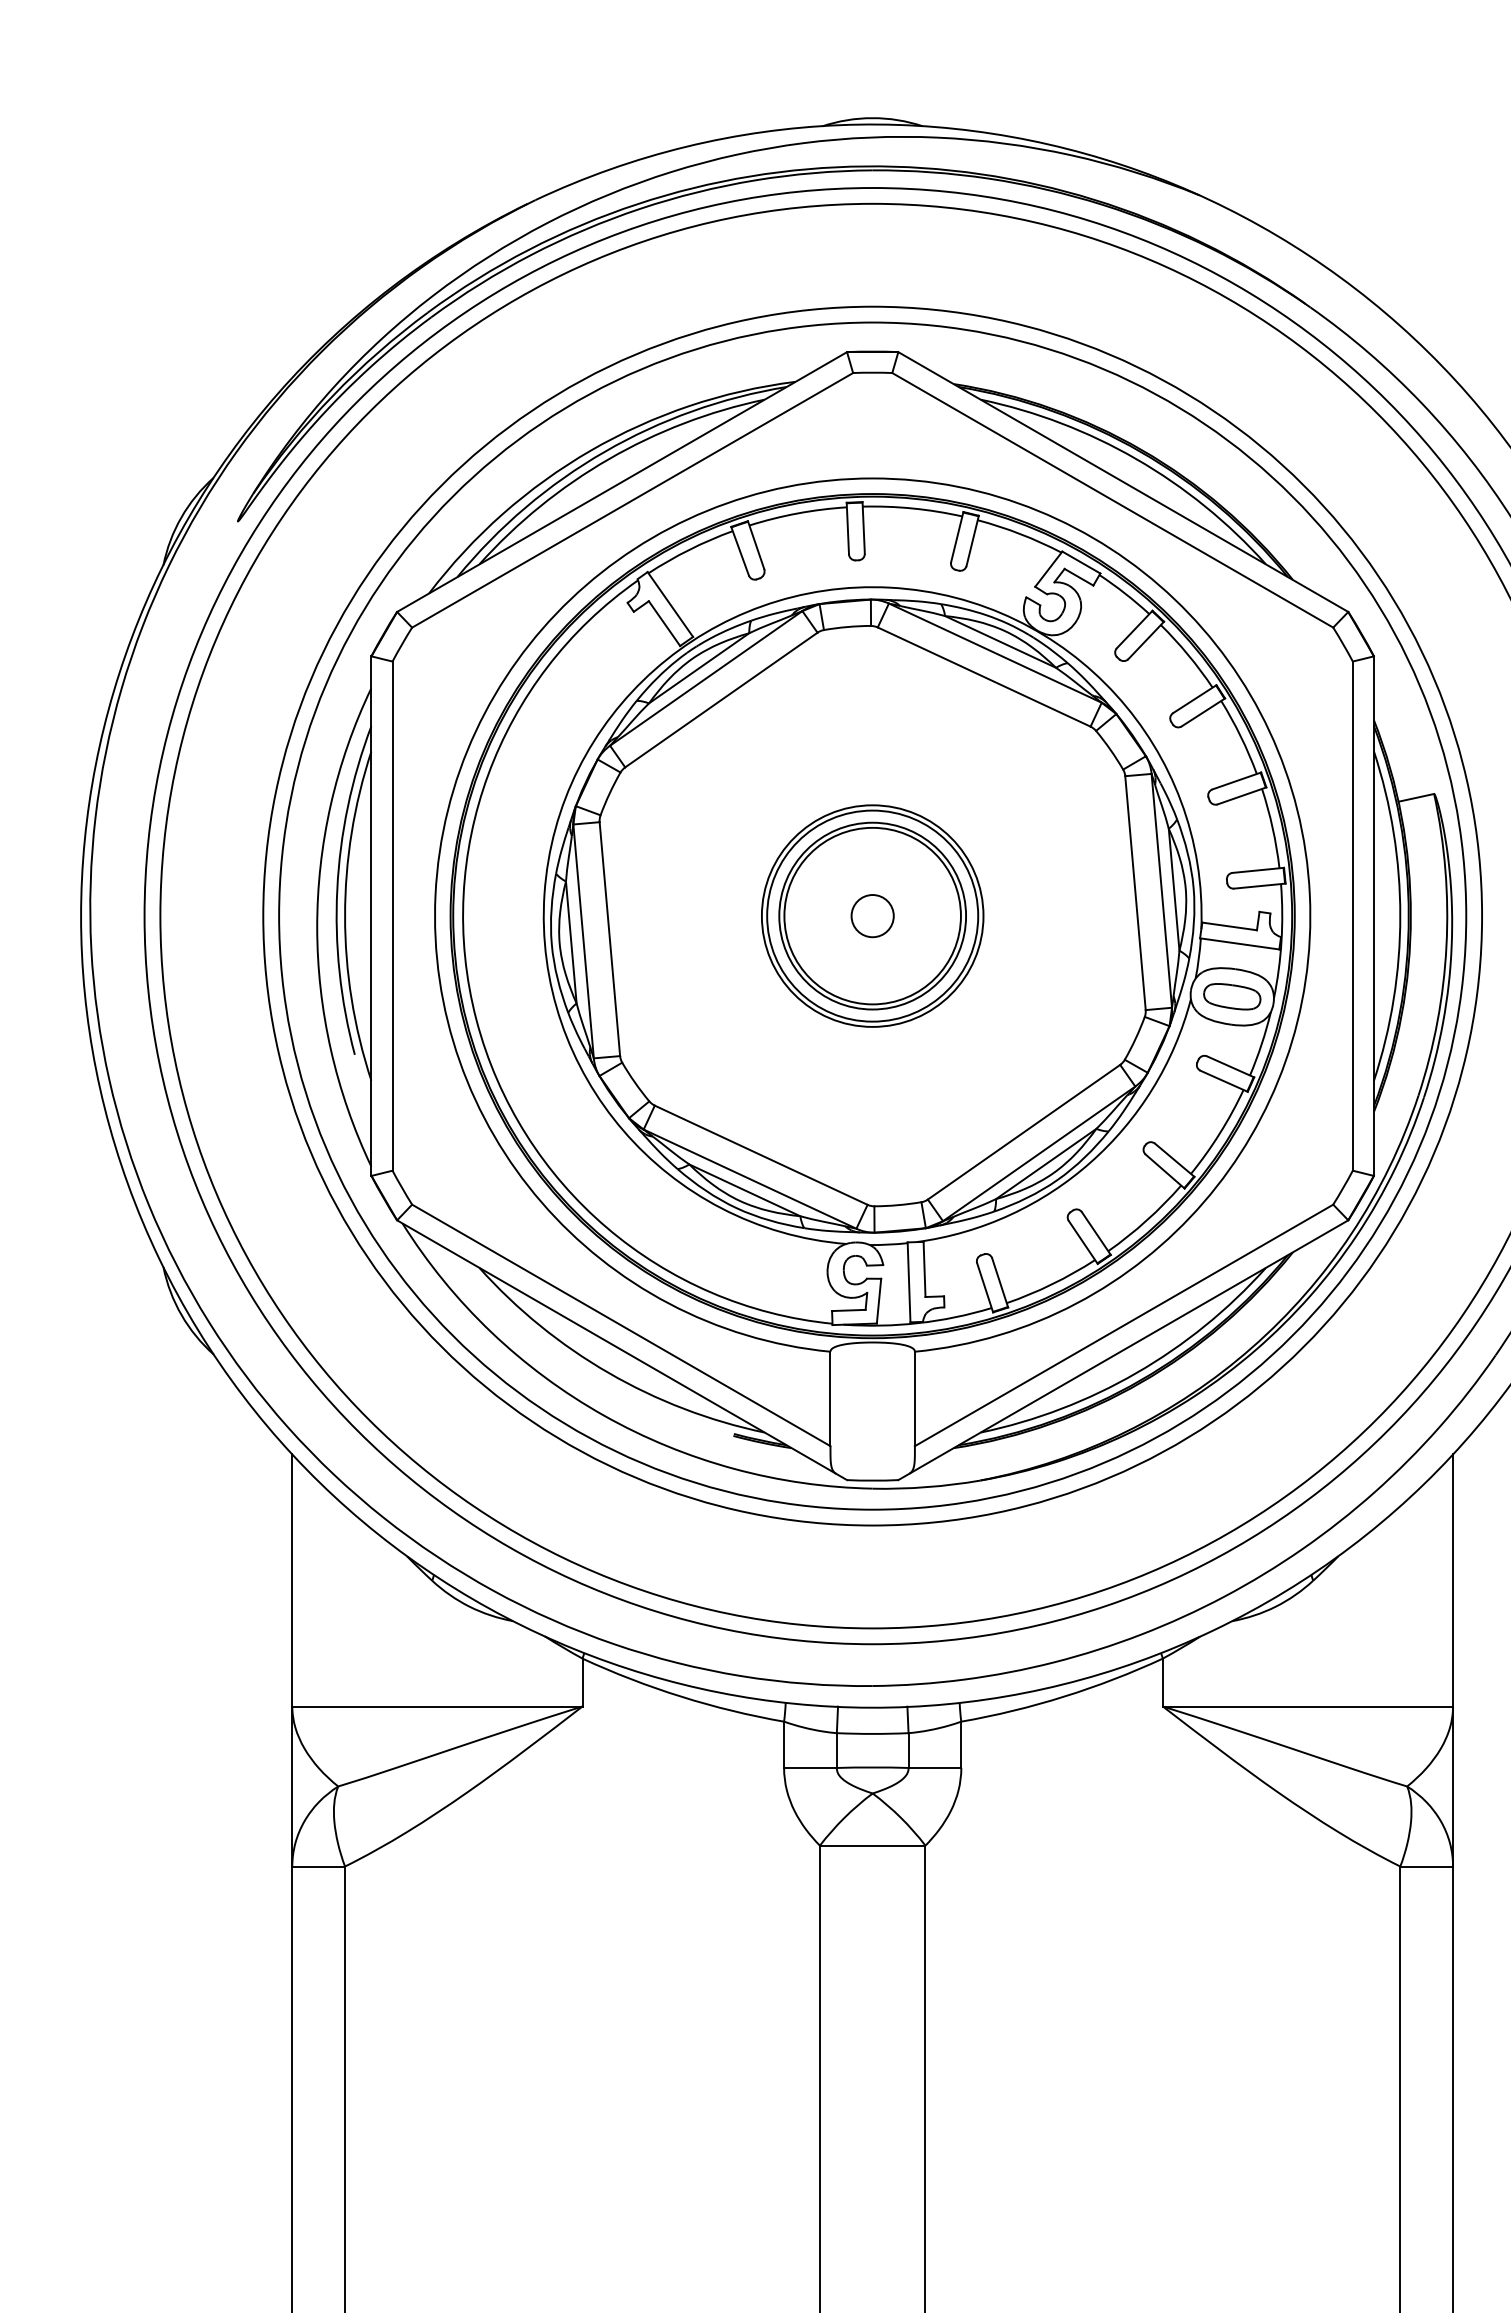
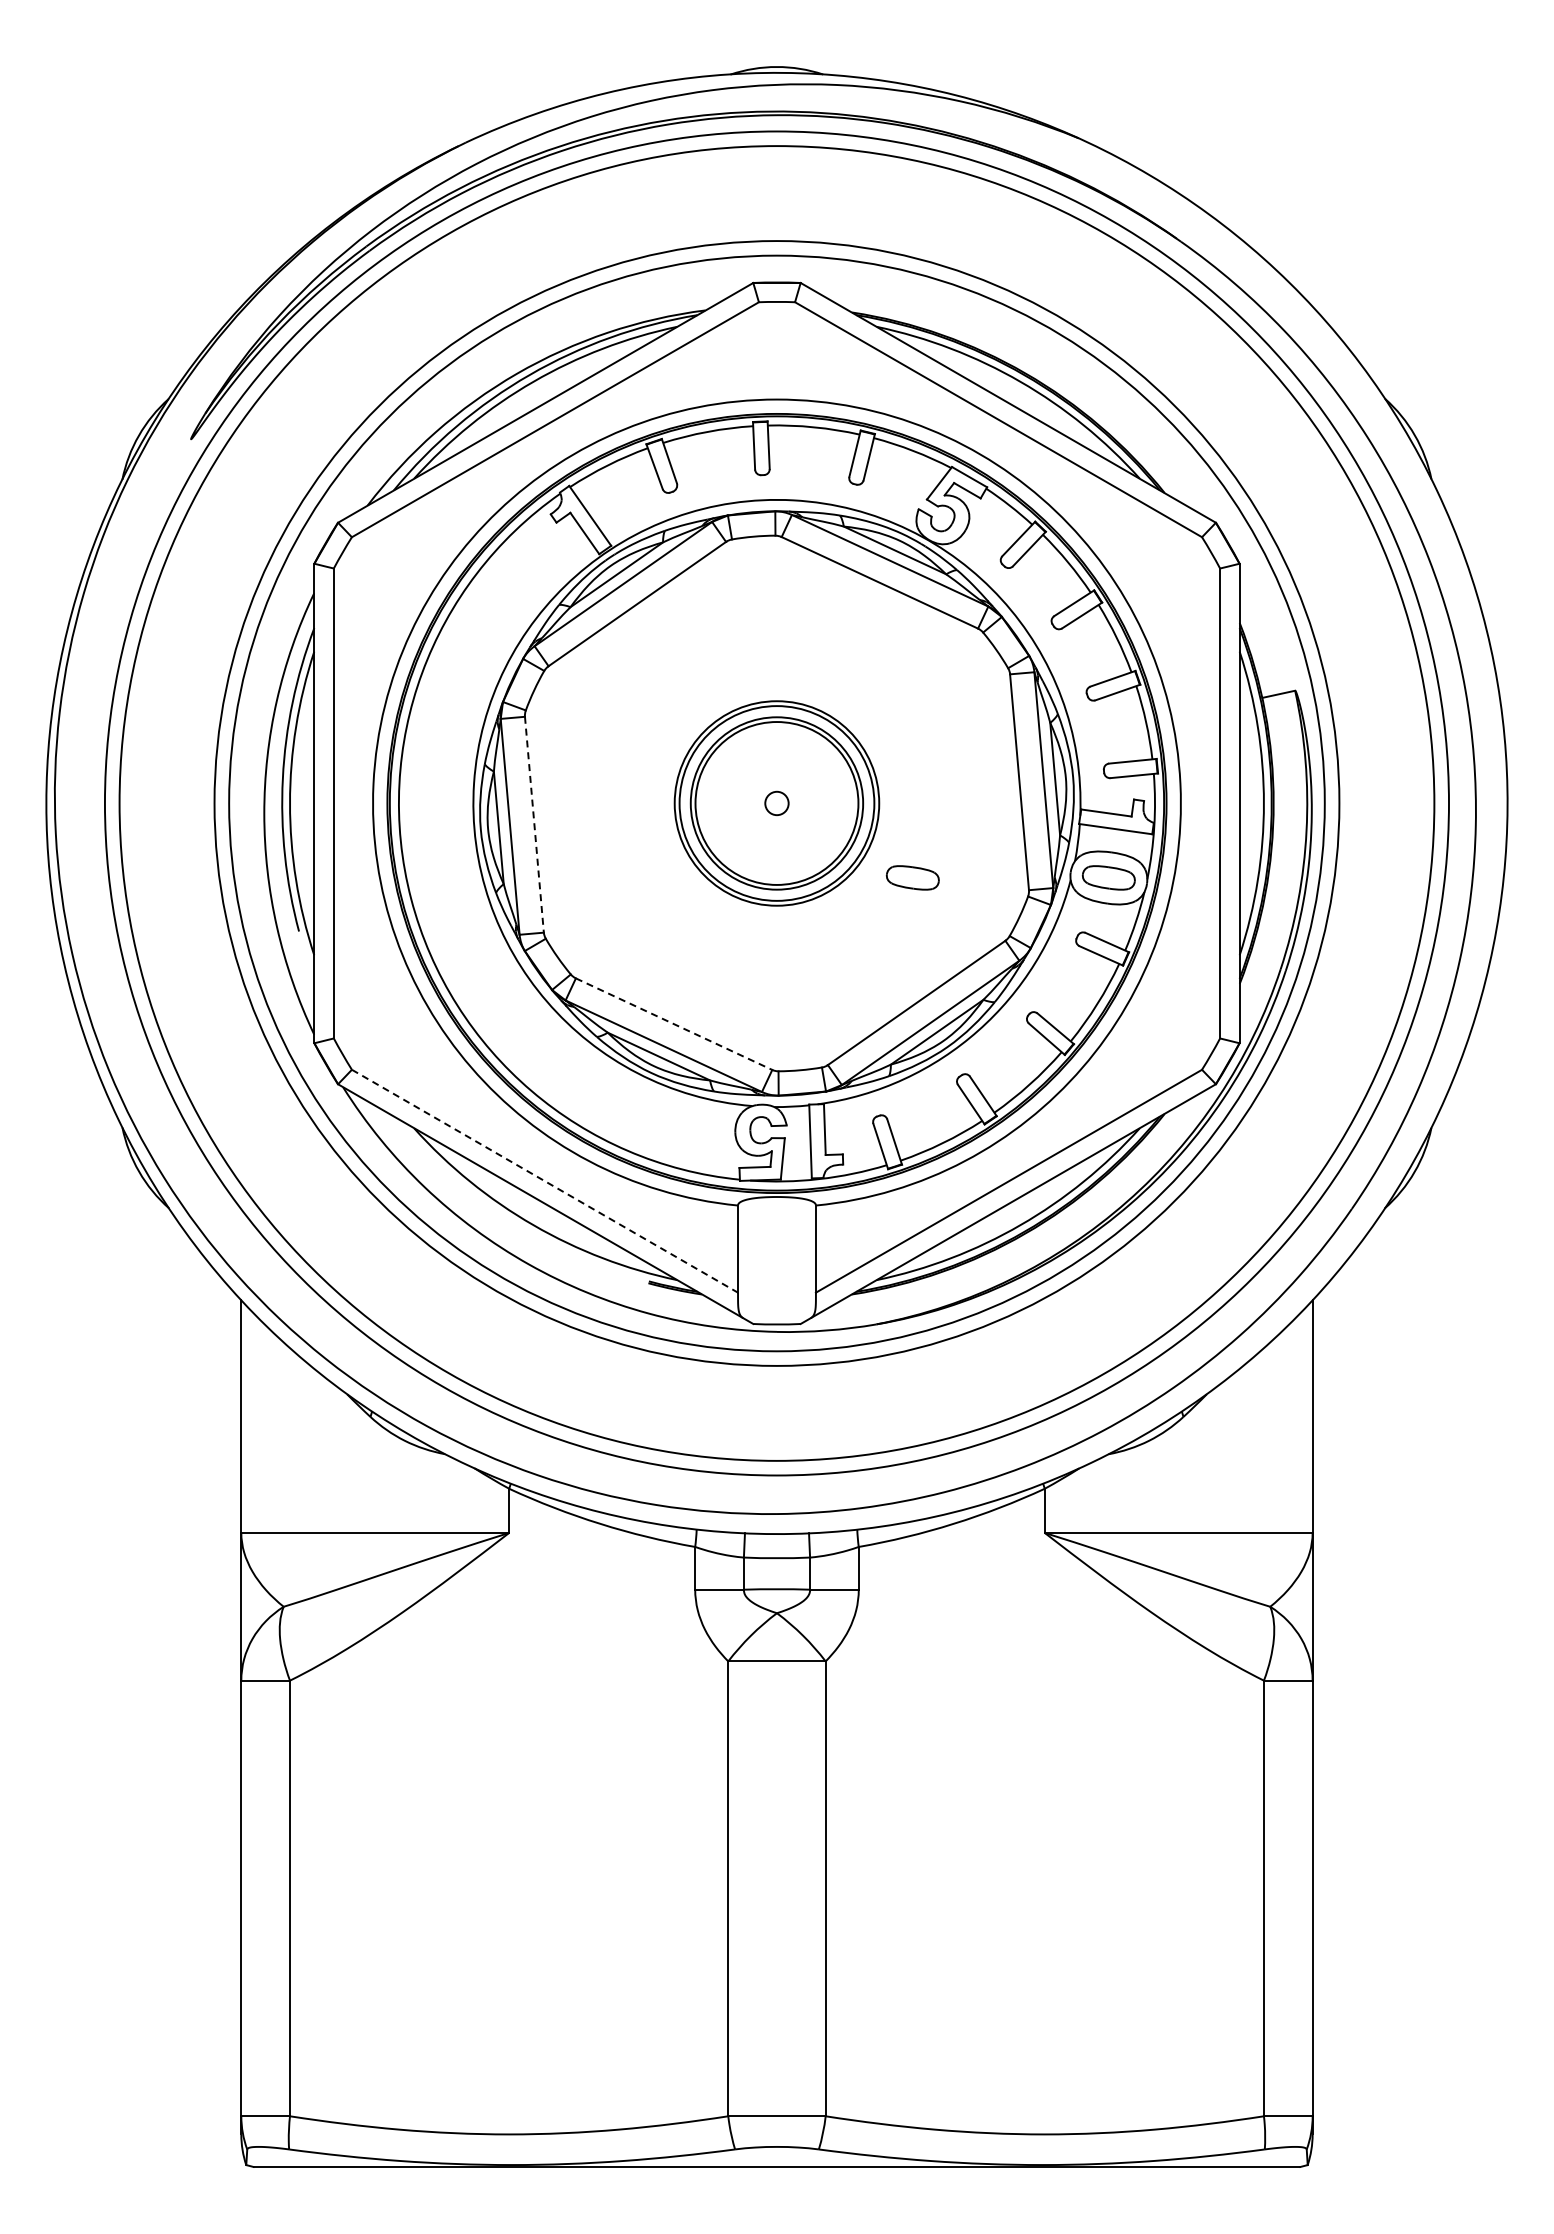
circle: (872, 916) -> (776, 803), size x0.6
line: (609, 939) -> (534, 825), solid -> dashed
part: (1019, 996) -> (912, 877), added
line: (761, 1155) -> (674, 1024), solid -> dashed
line: (620, 1325) -> (544, 1181), solid -> dashed

